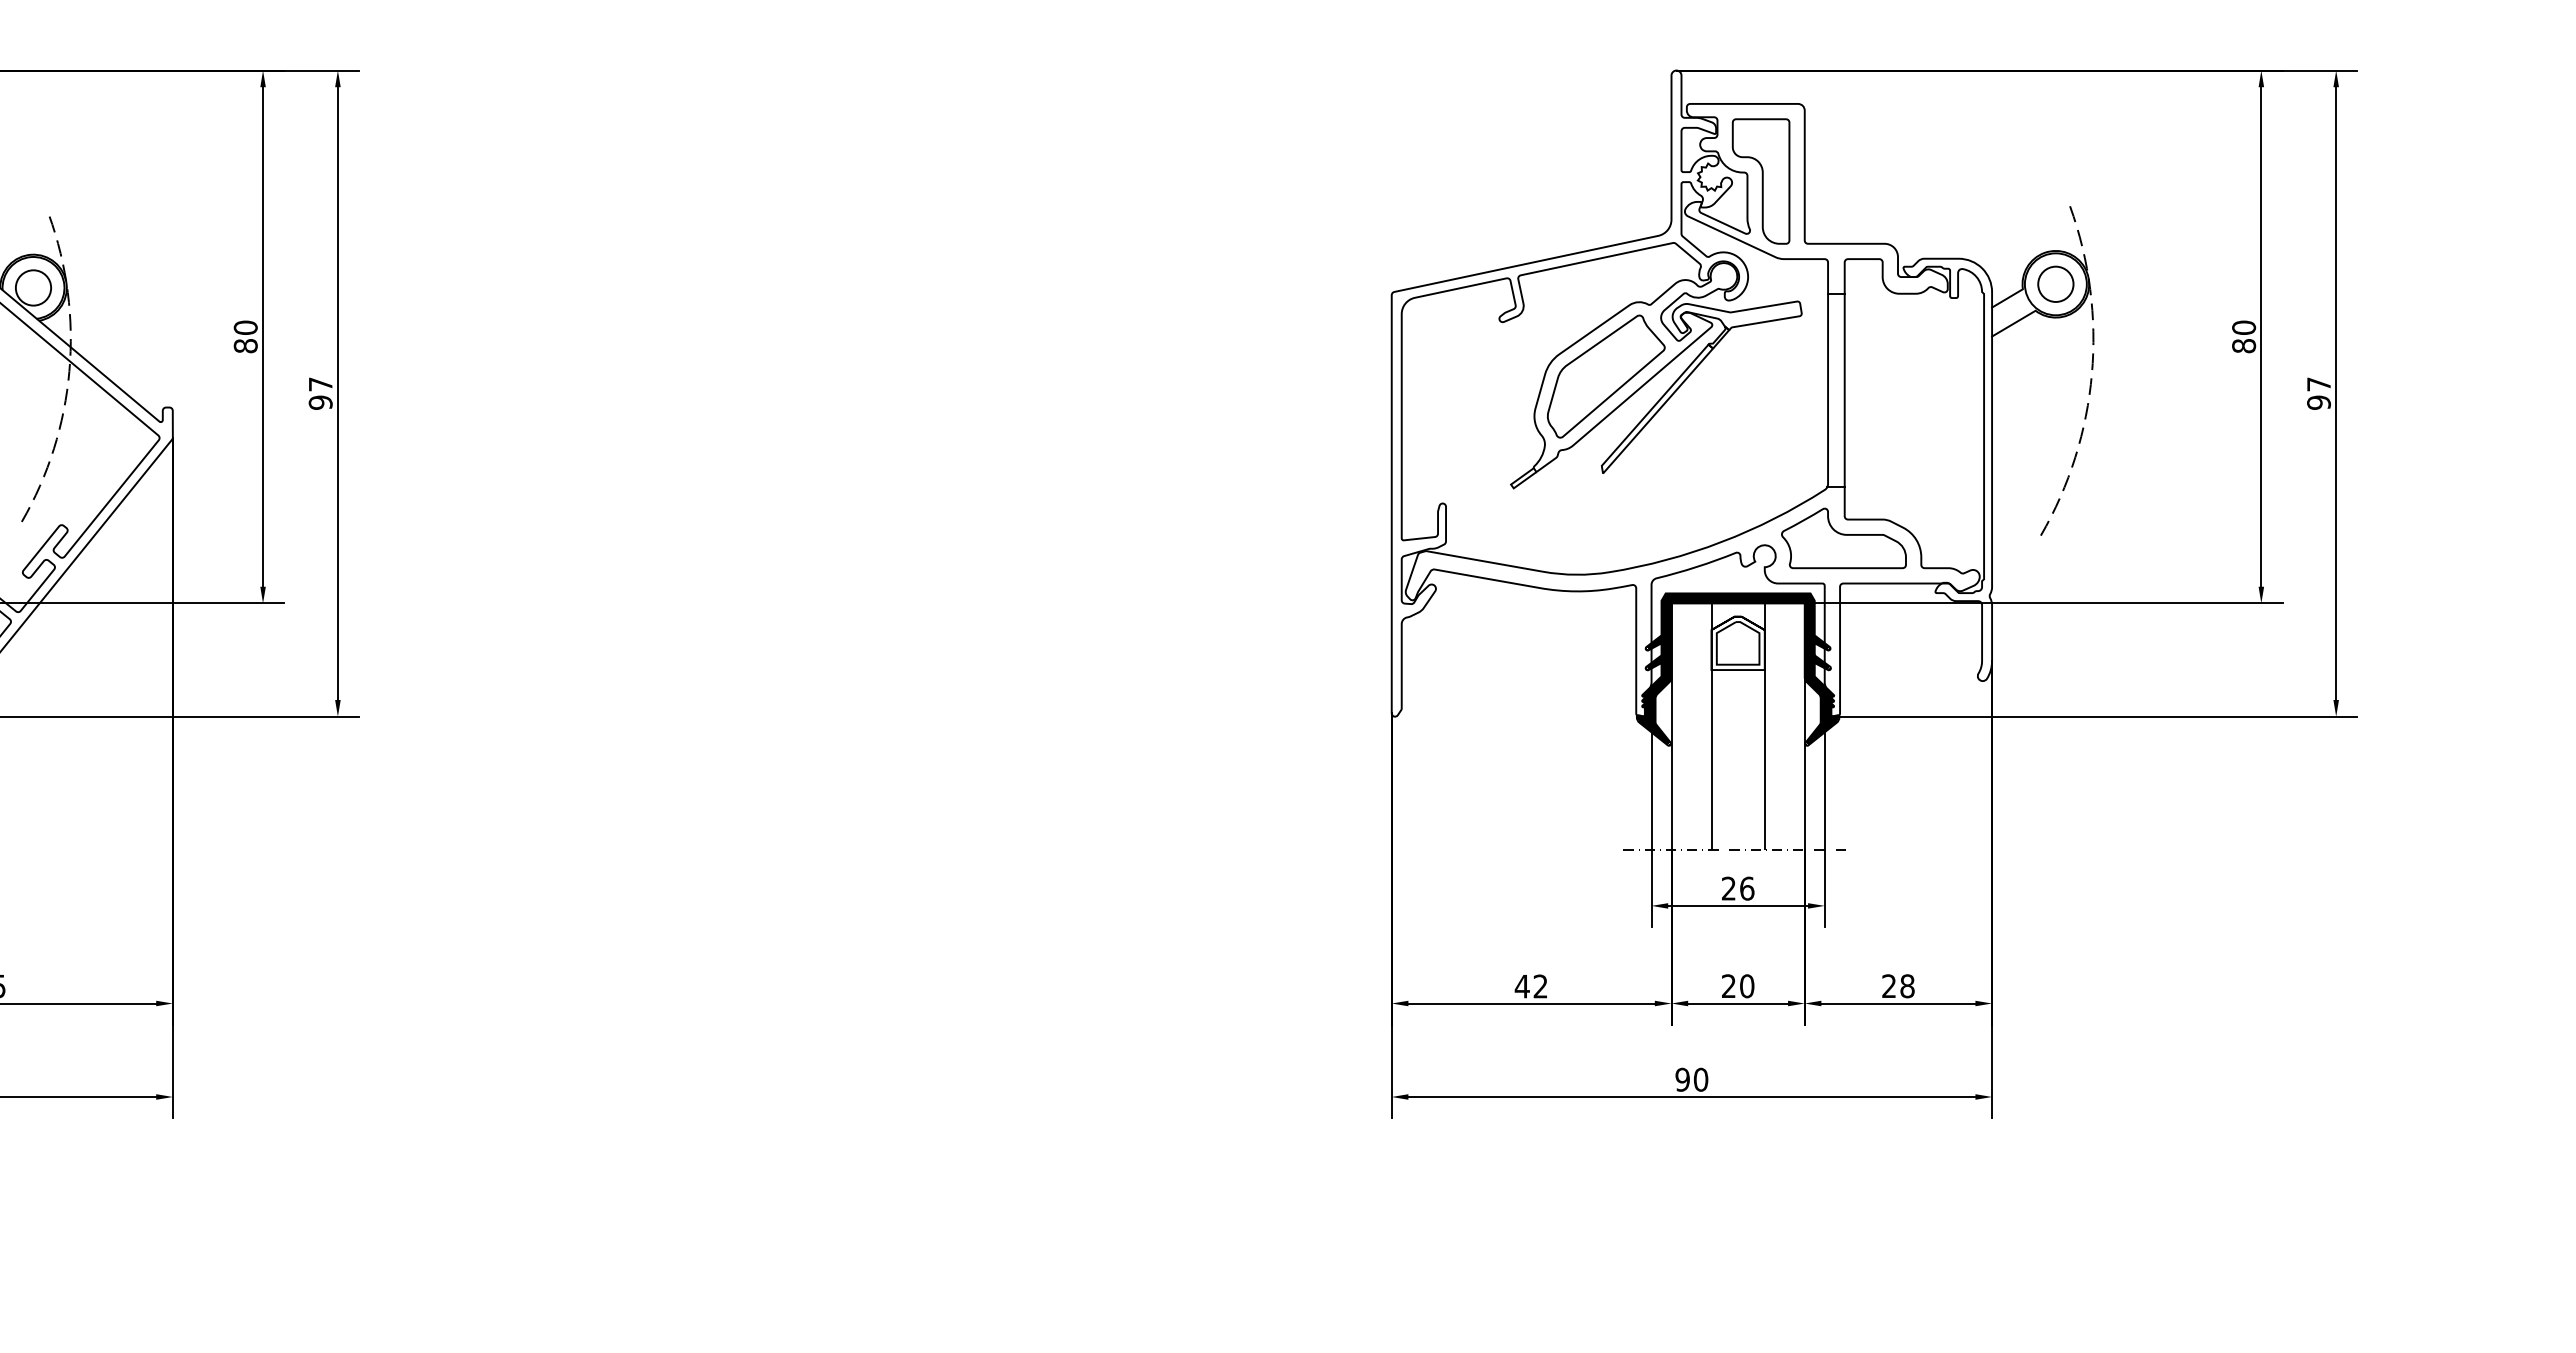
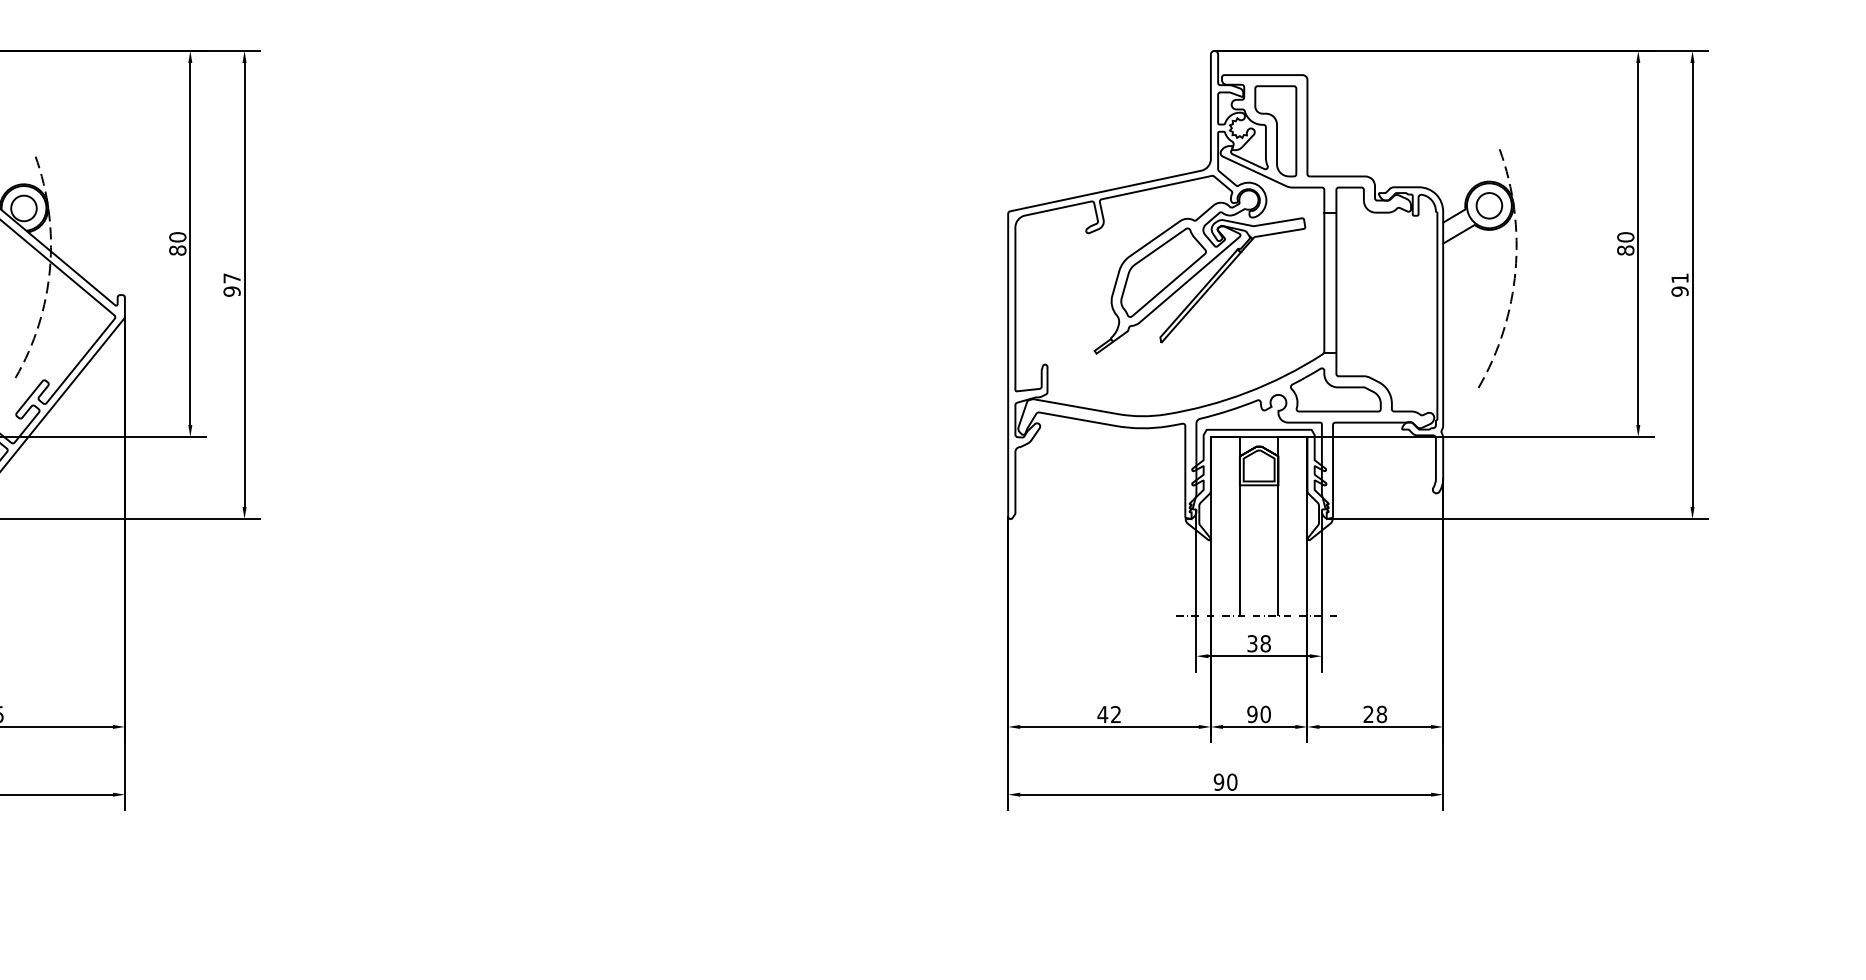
text: (2318, 384) -> (1679, 278), 97 -> 91
fill: (1737, 669) -> (1258, 484), removed
text: (1738, 888) -> (1259, 643), 26 -> 38
text: (1728, 986) -> (1252, 714), 20 -> 90

